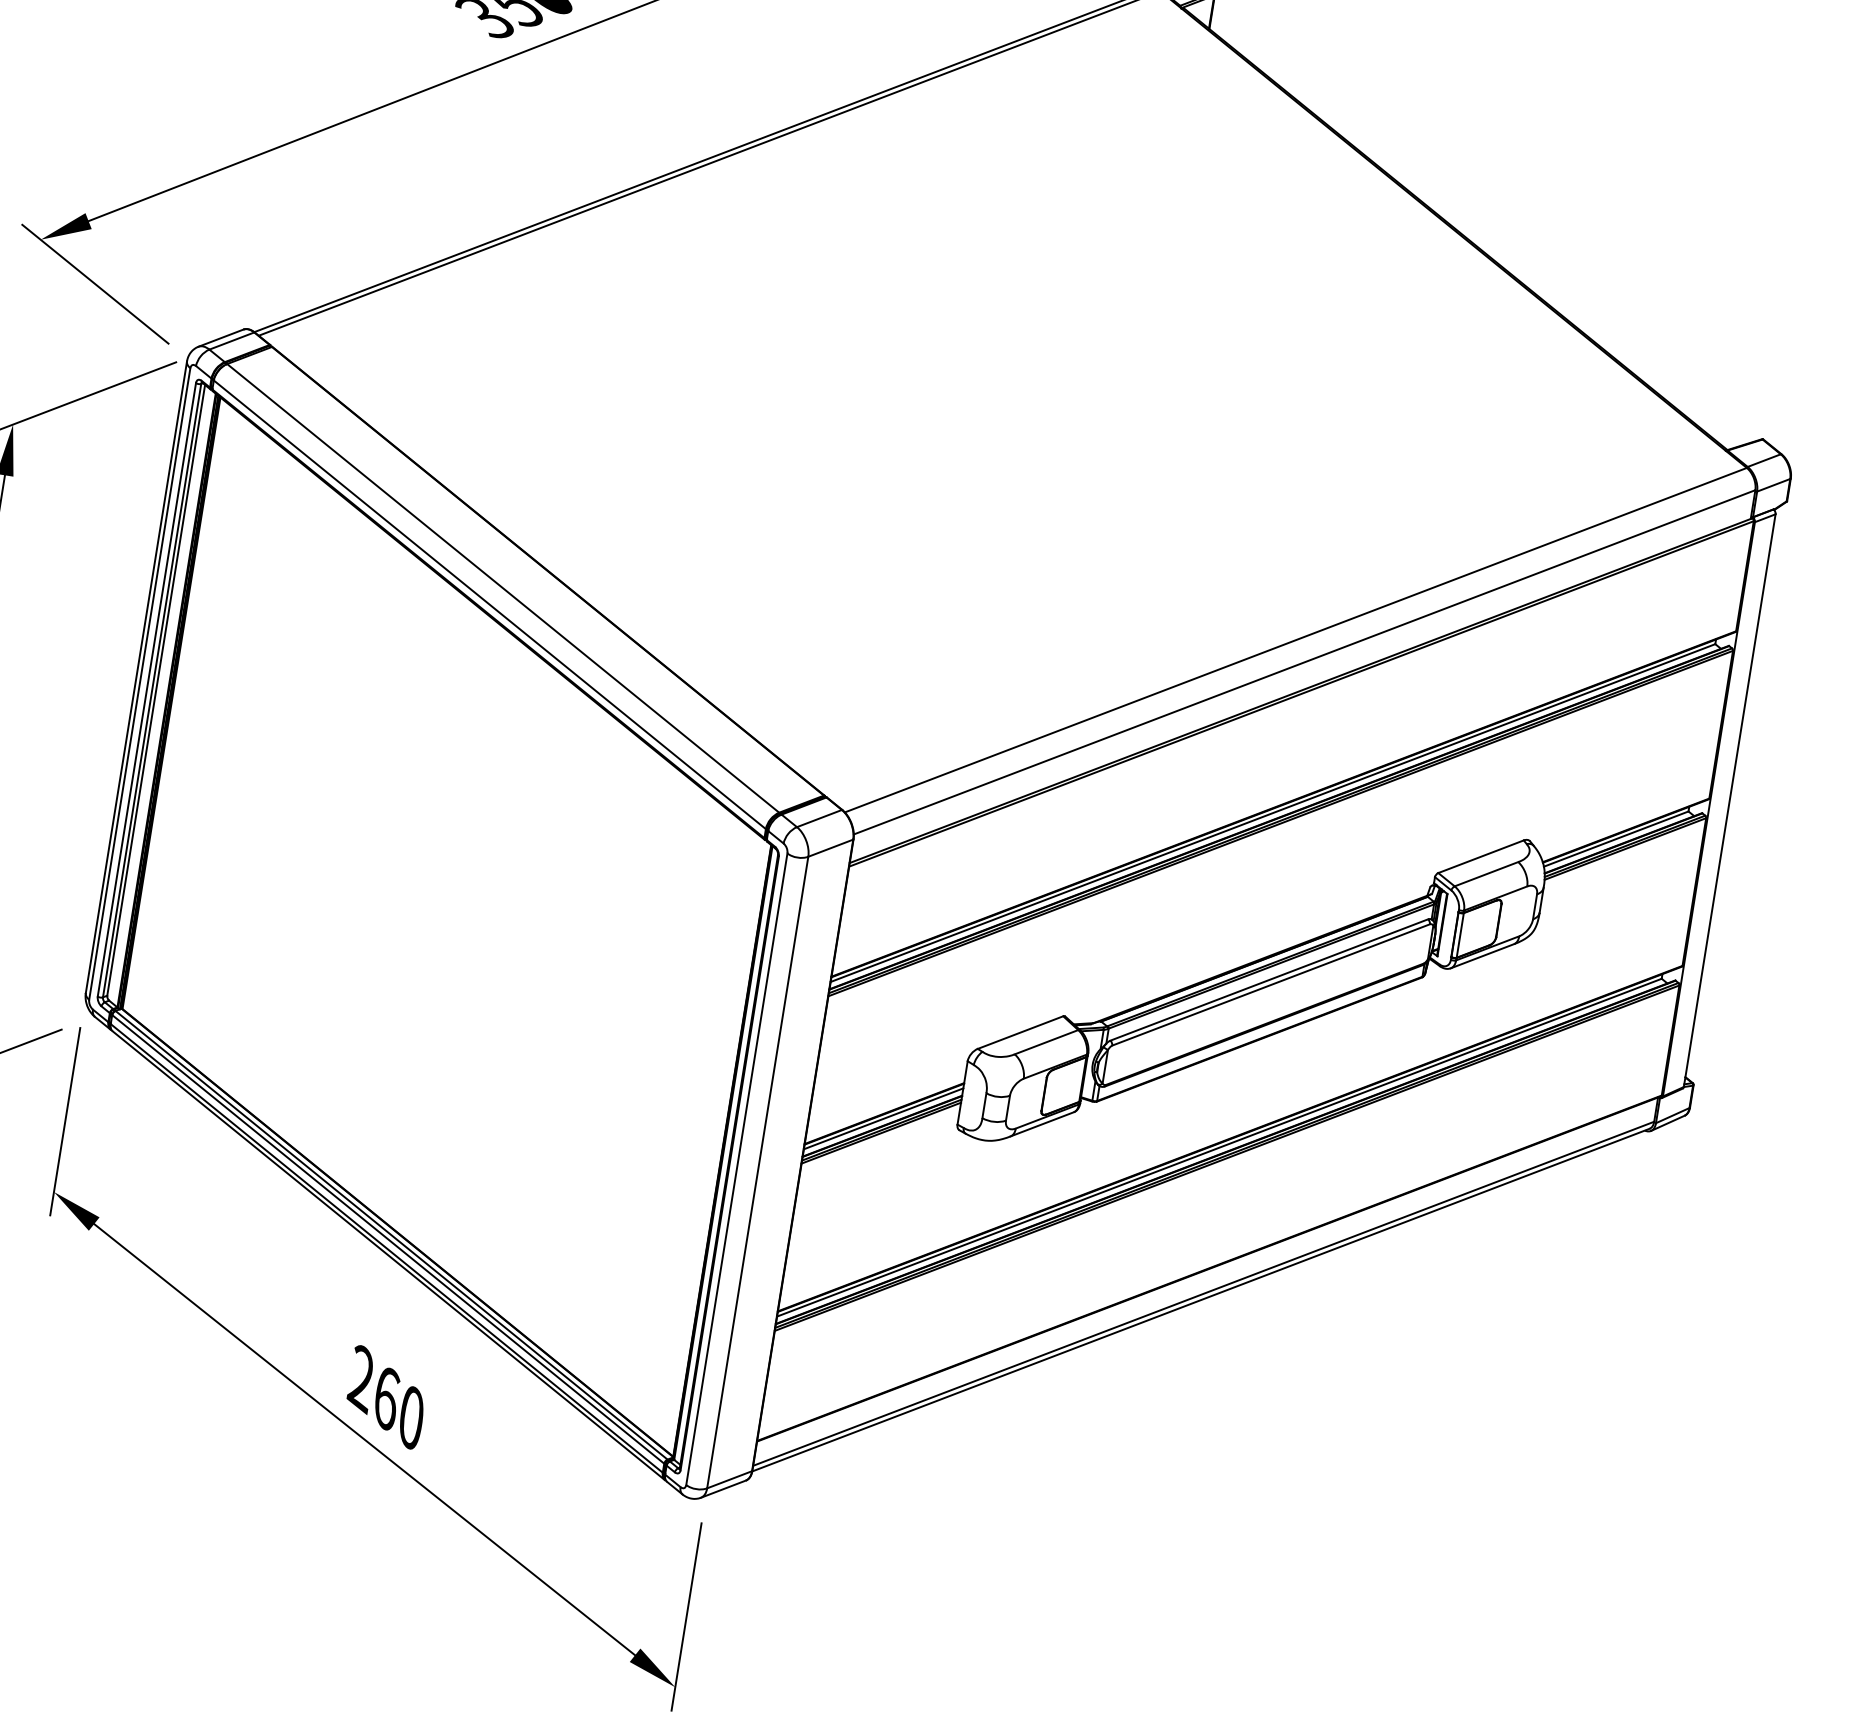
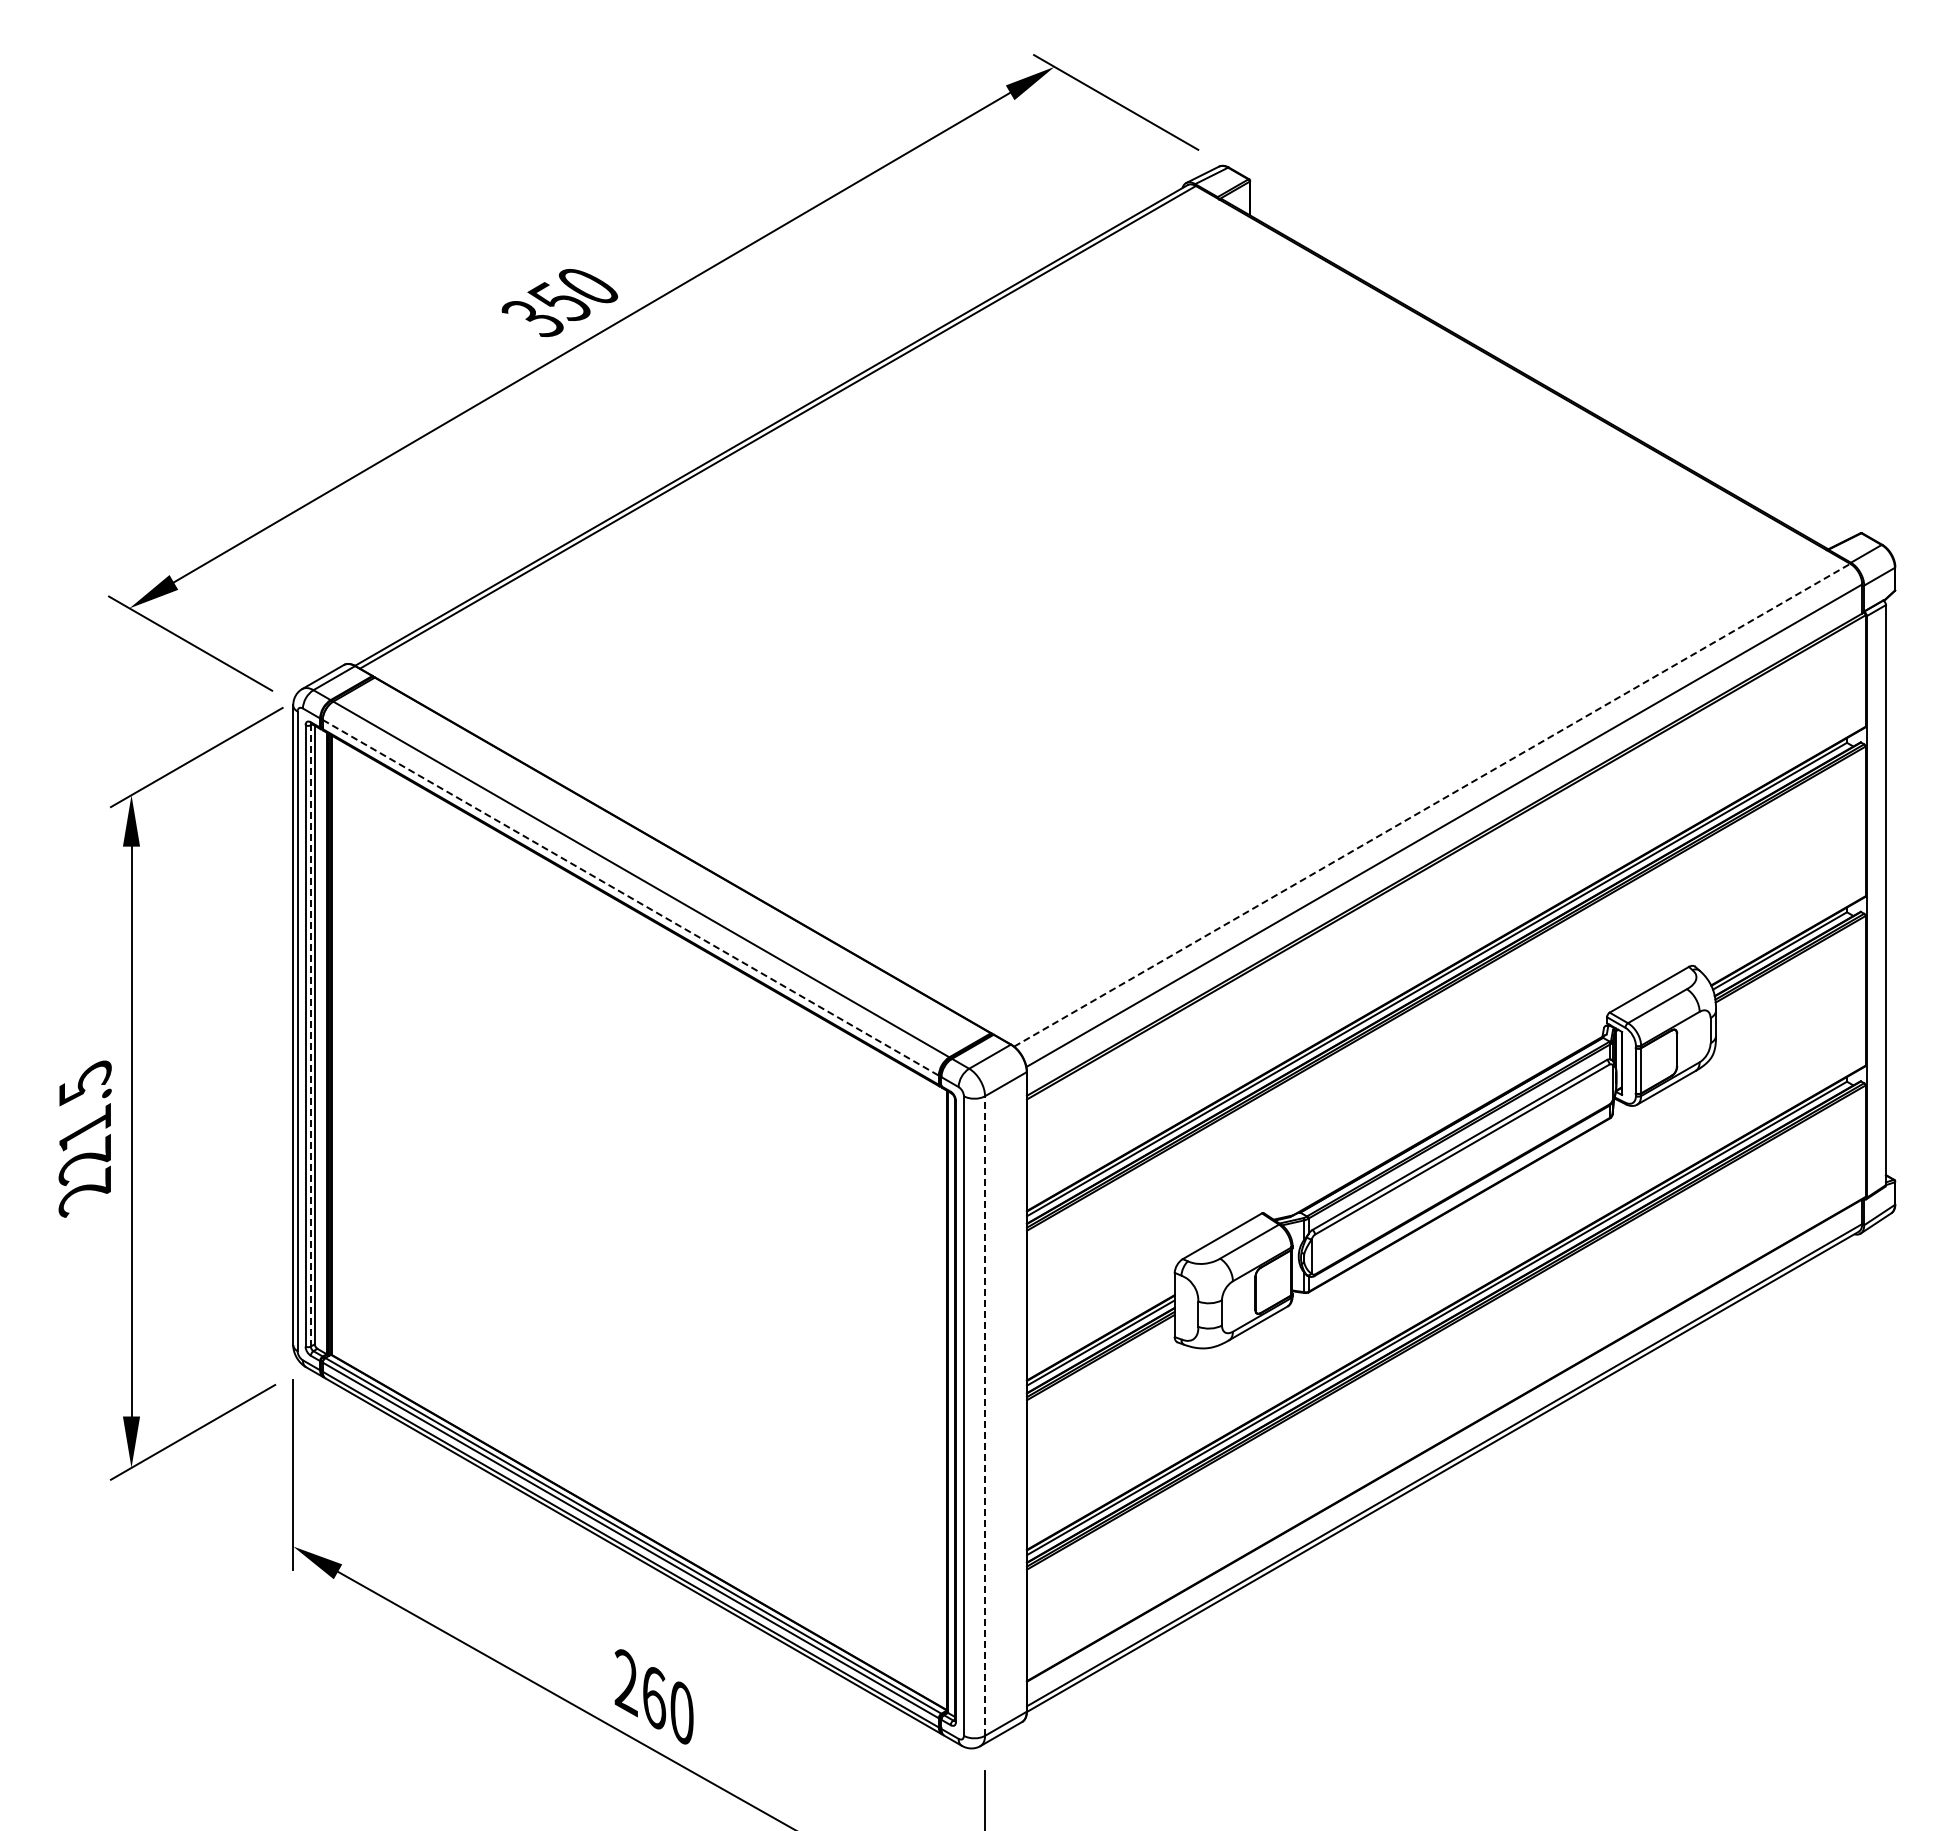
line: (489, 604) -> (630, 897), solid -> dashed
line: (1296, 640) -> (1432, 805), solid -> dashed
line: (151, 690) -> (310, 1035), solid -> dashed
line: (758, 1173) -> (985, 1416), solid -> dashed

